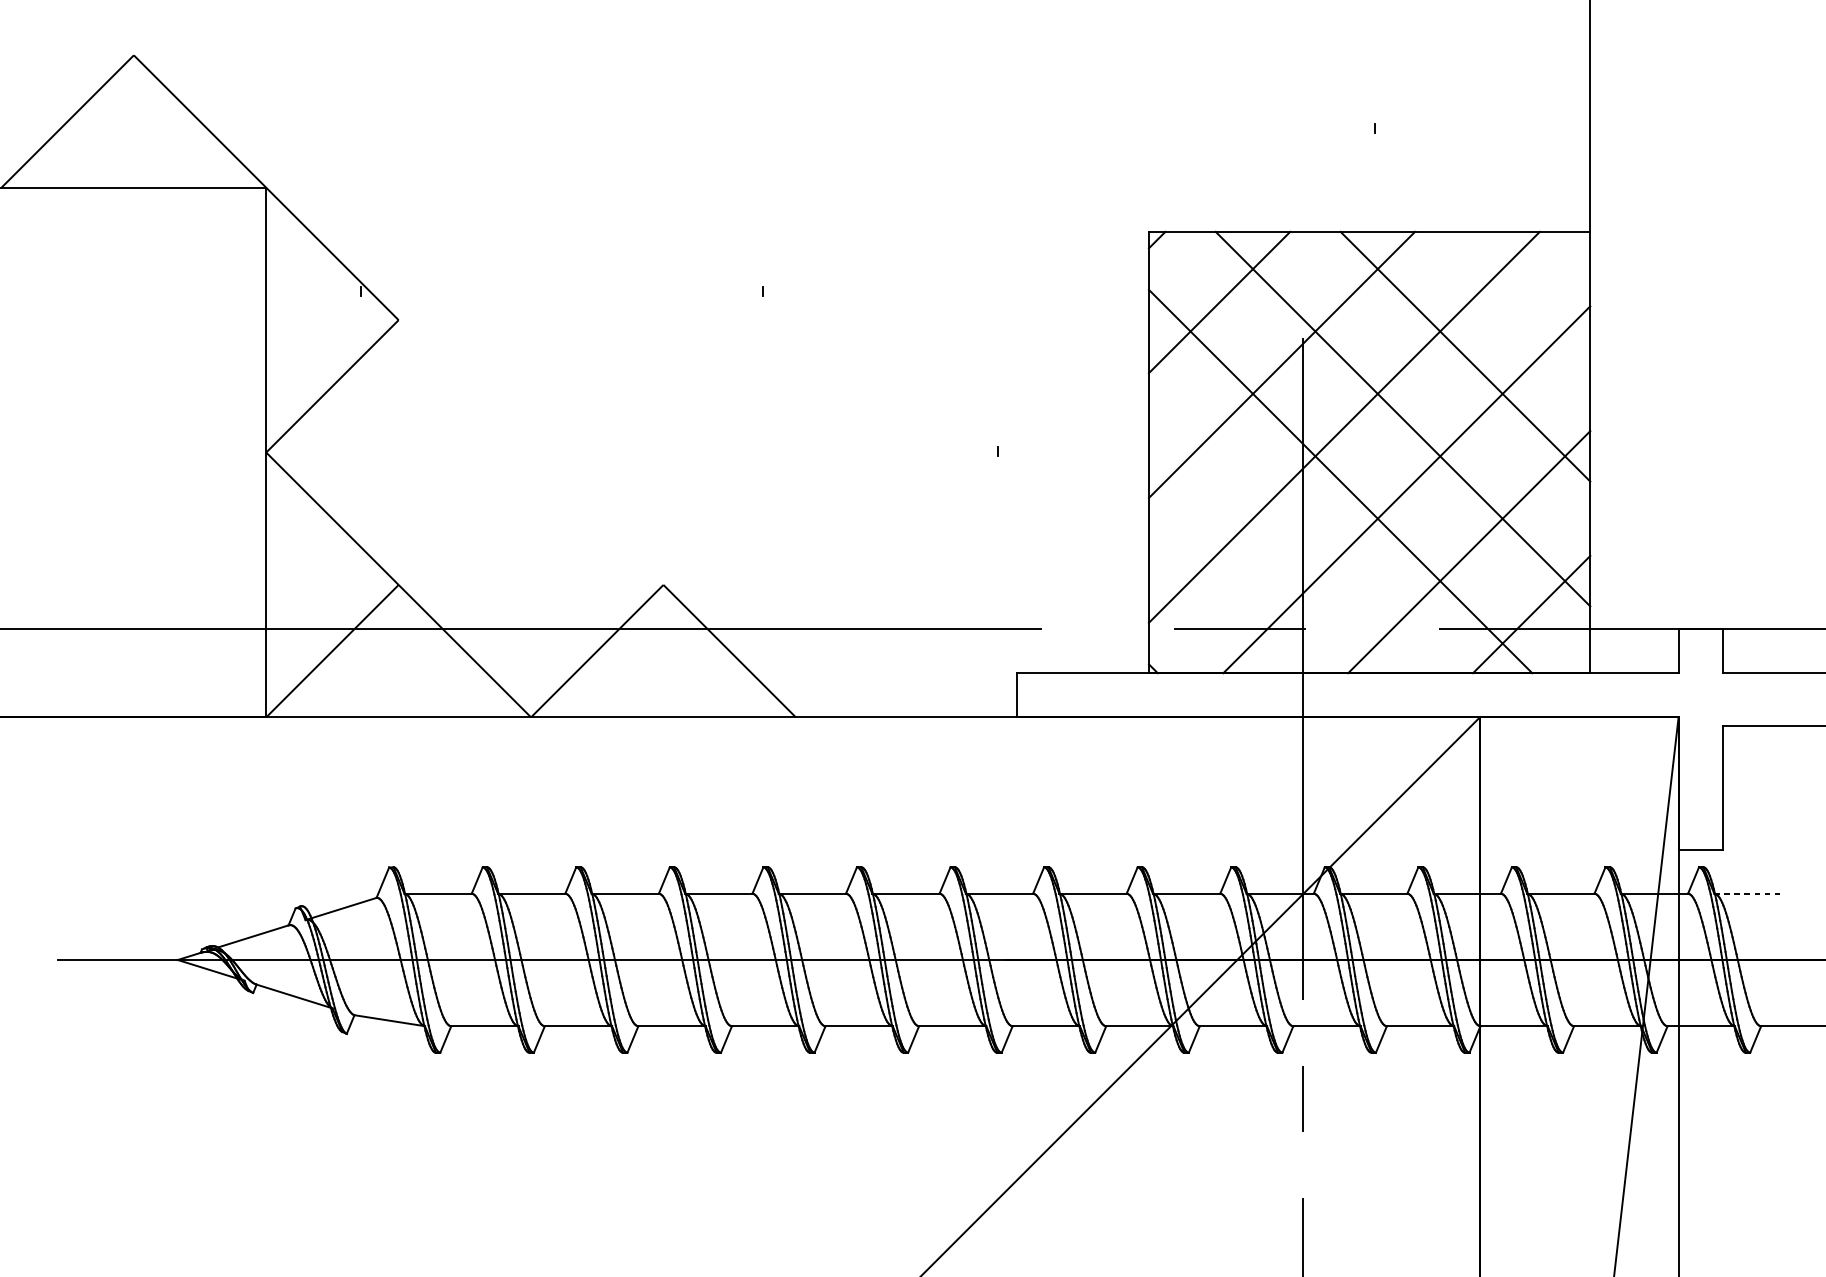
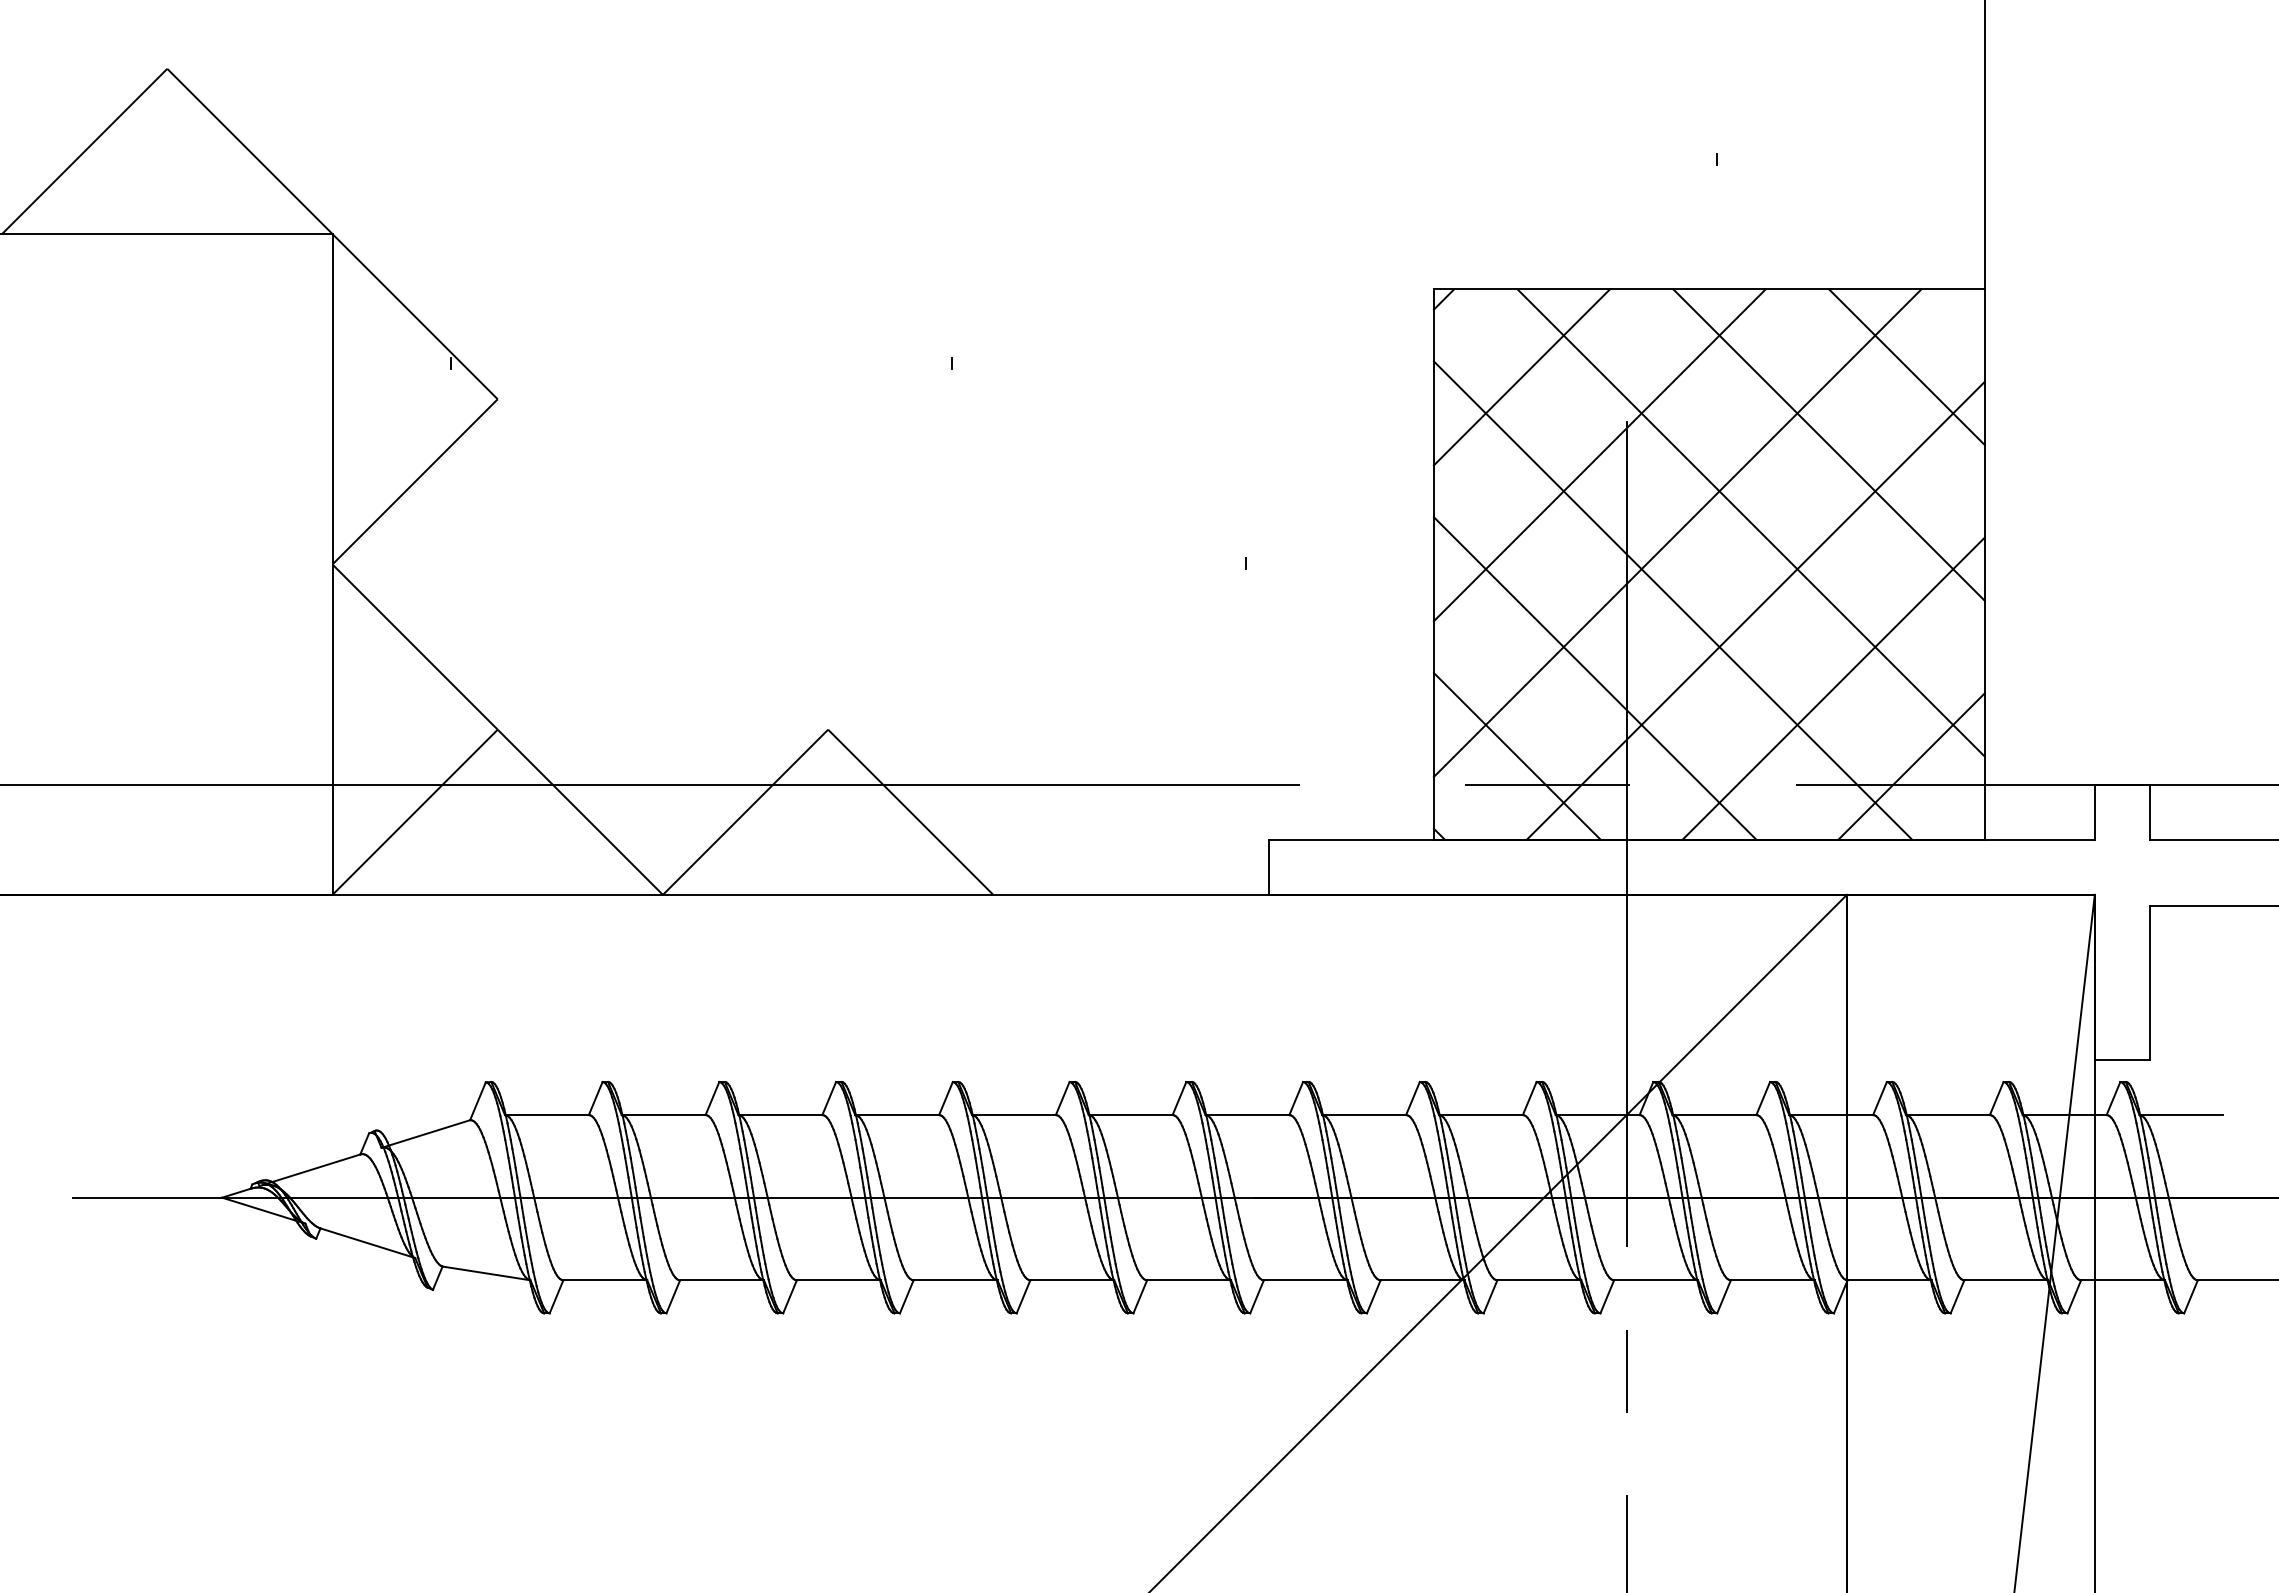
line: (1527, 293) -> (1906, 366), added
line: (1277, 543) -> (1594, 678), added
line: (1215, 606) -> (1516, 756), added
line: (1748, 894) -> (2181, 1115), dashed -> solid

